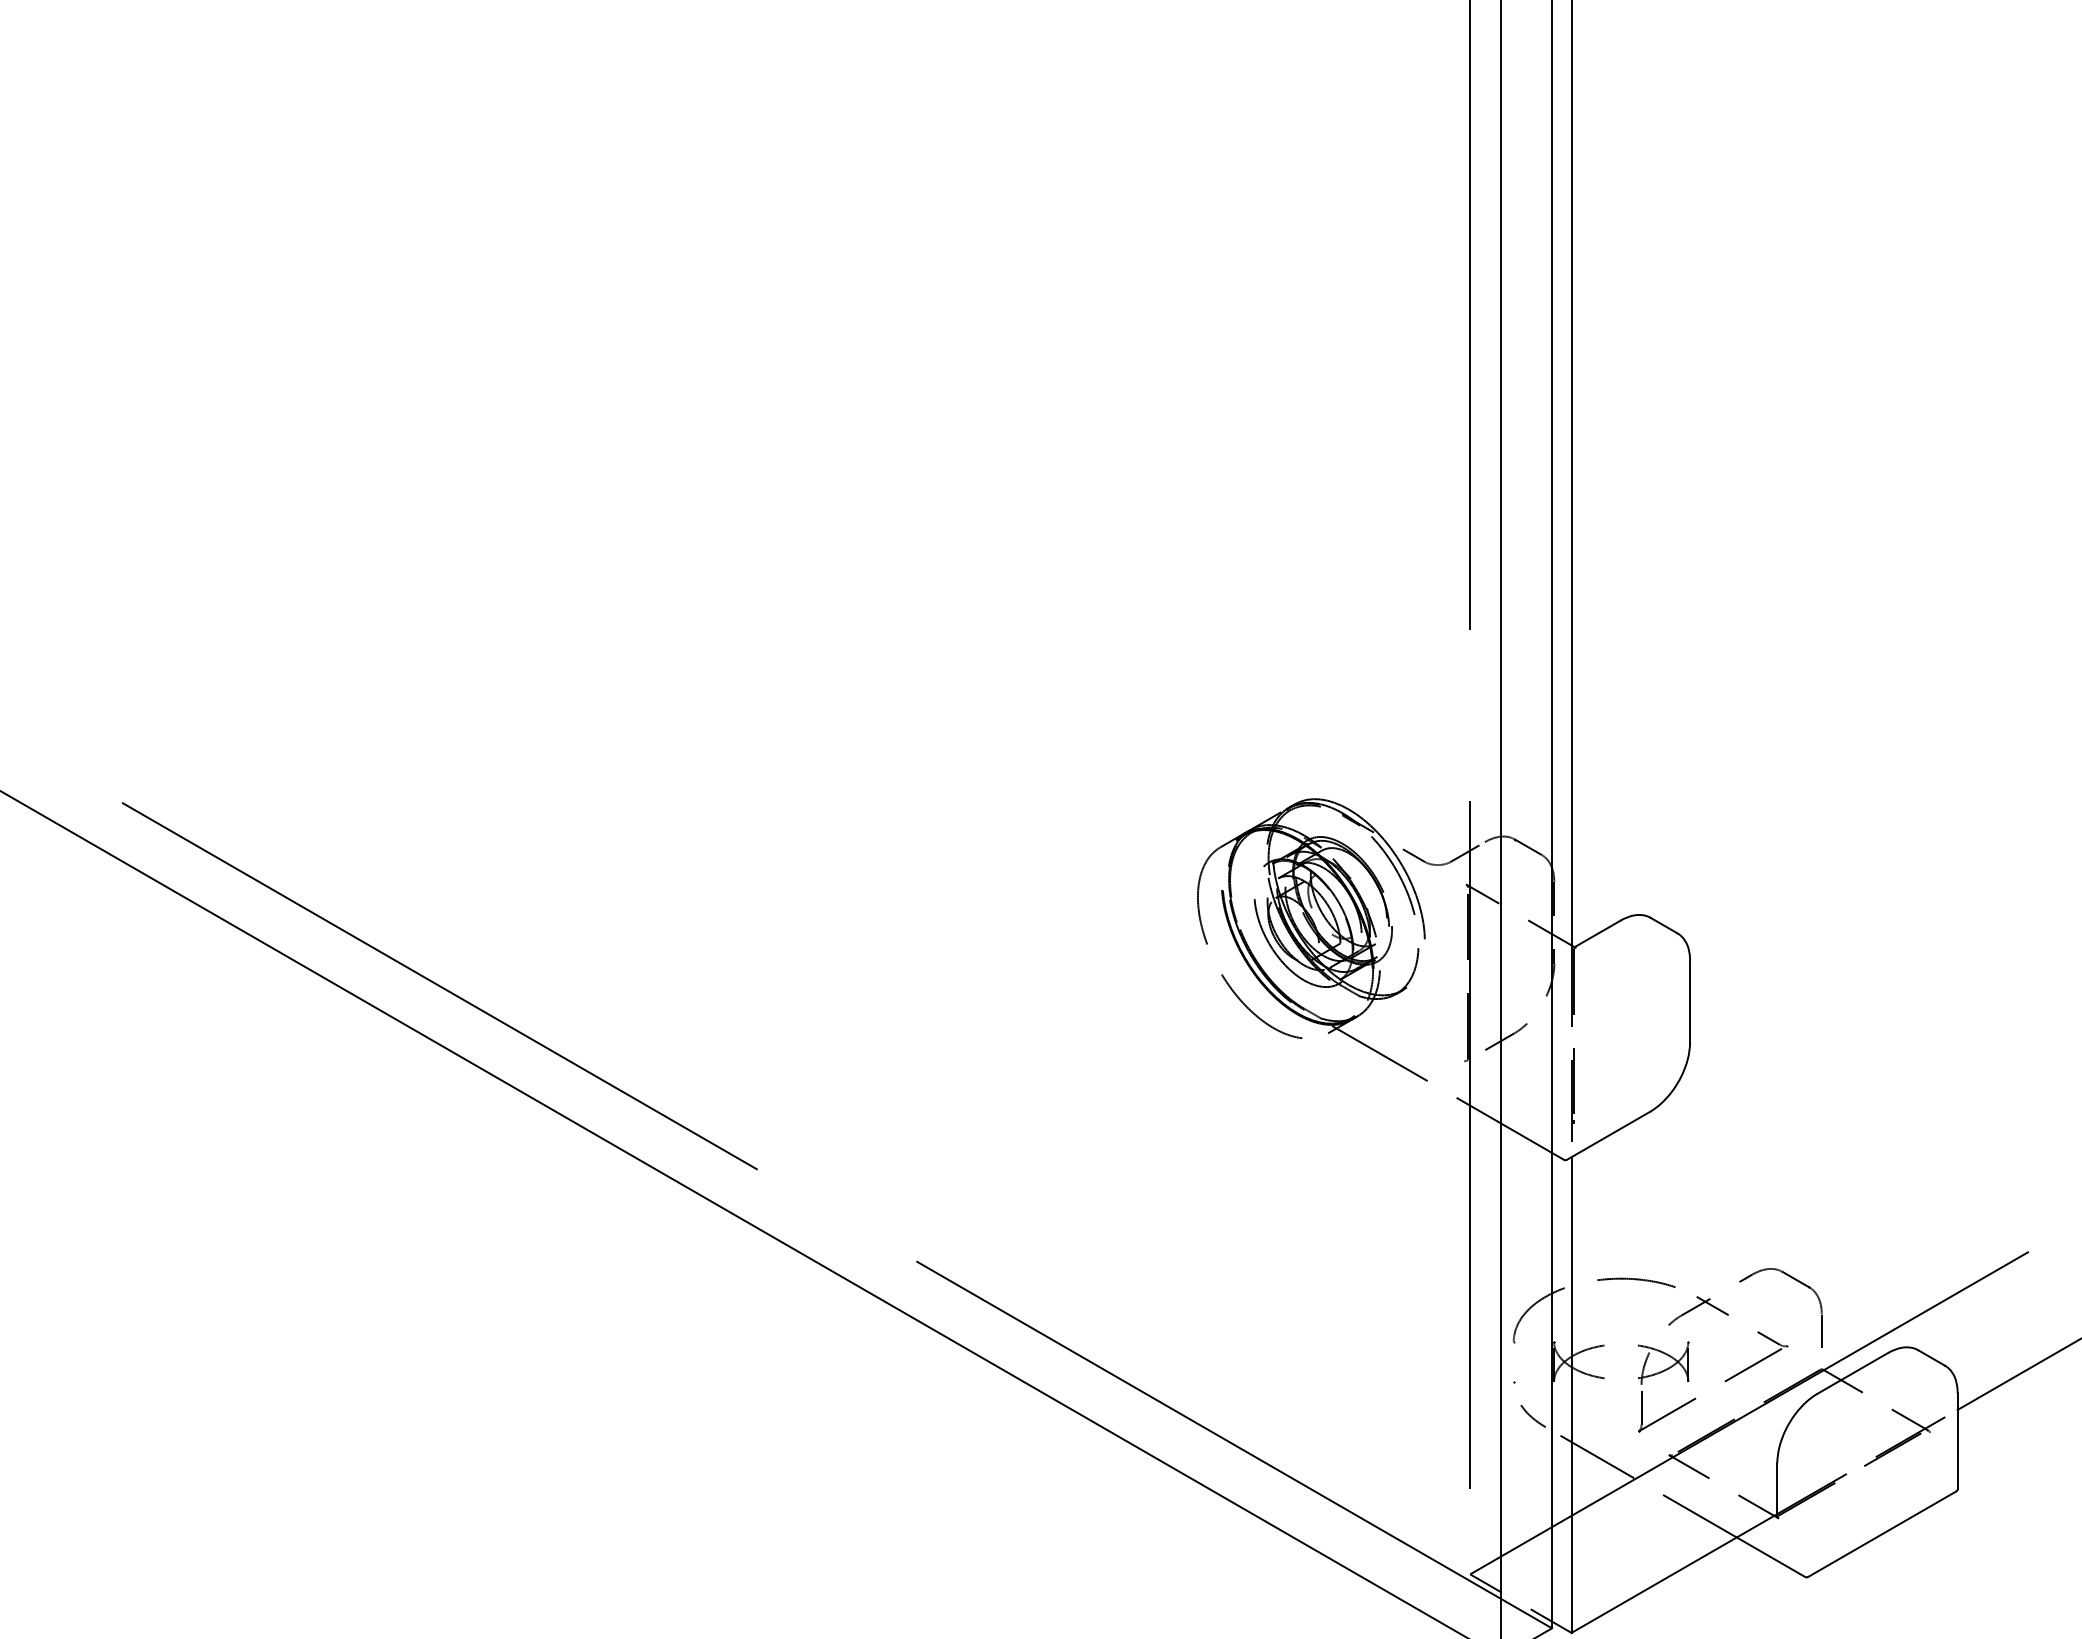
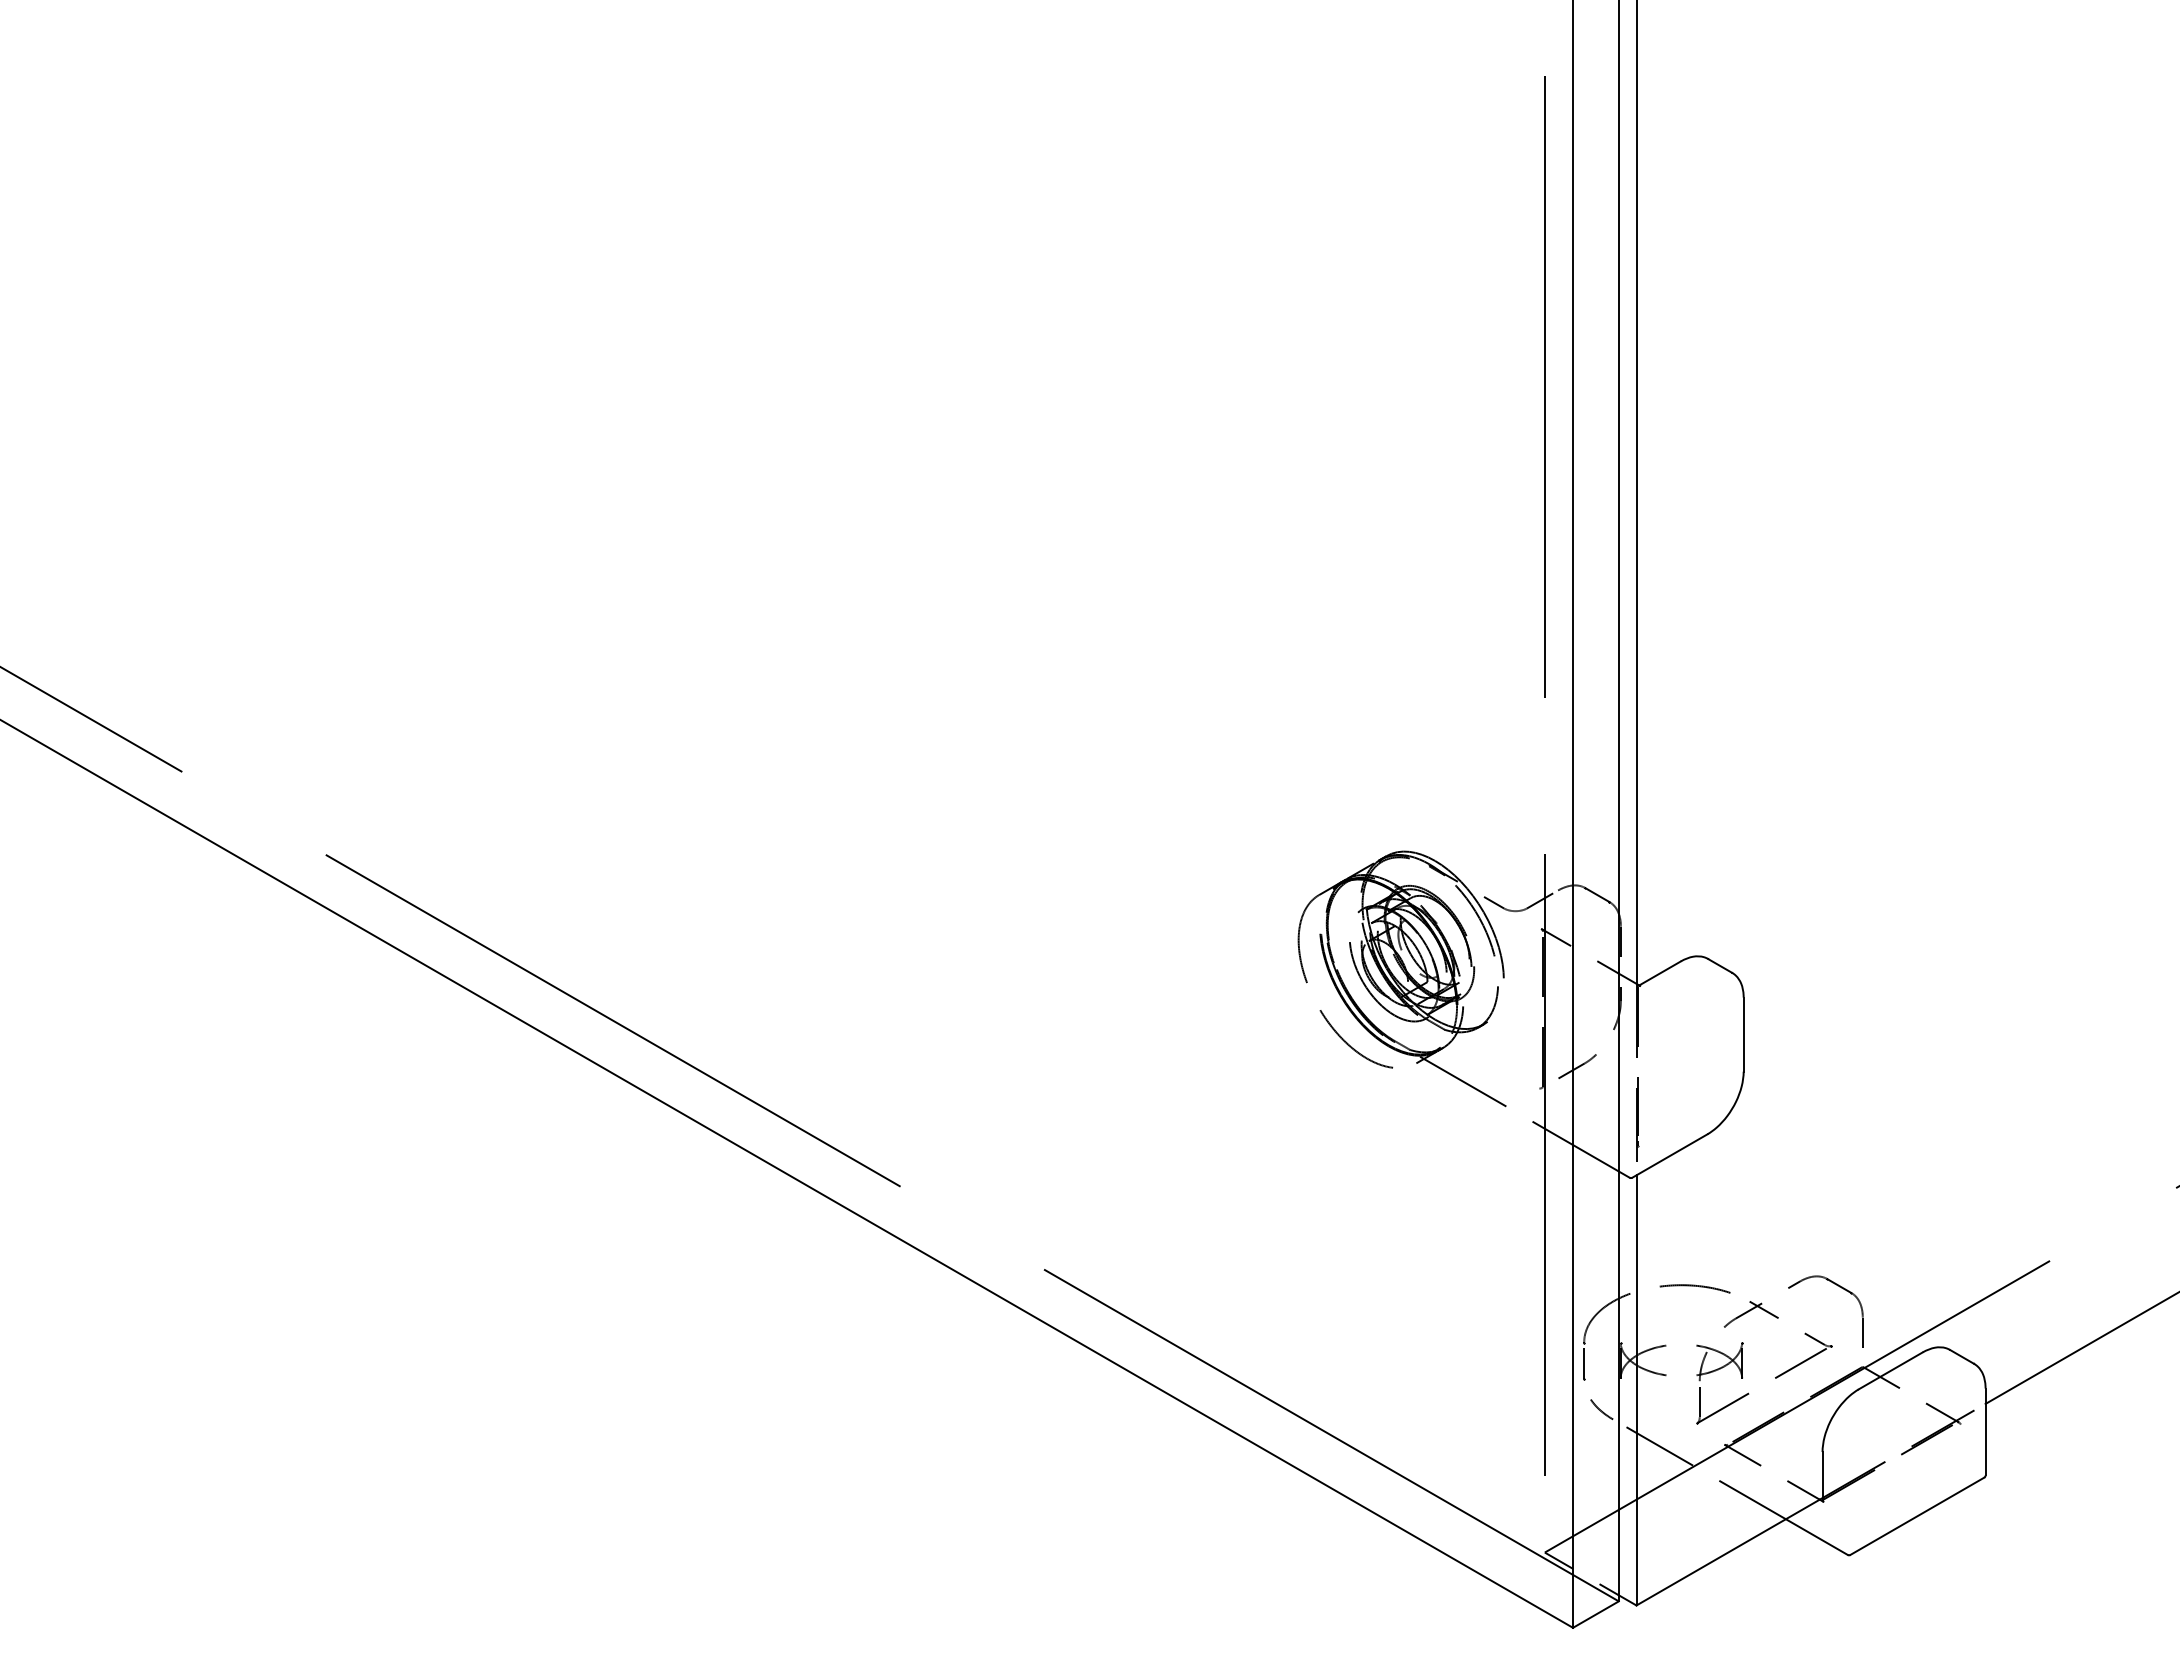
line: (1514, 1361) -> (1584, 1360), added

